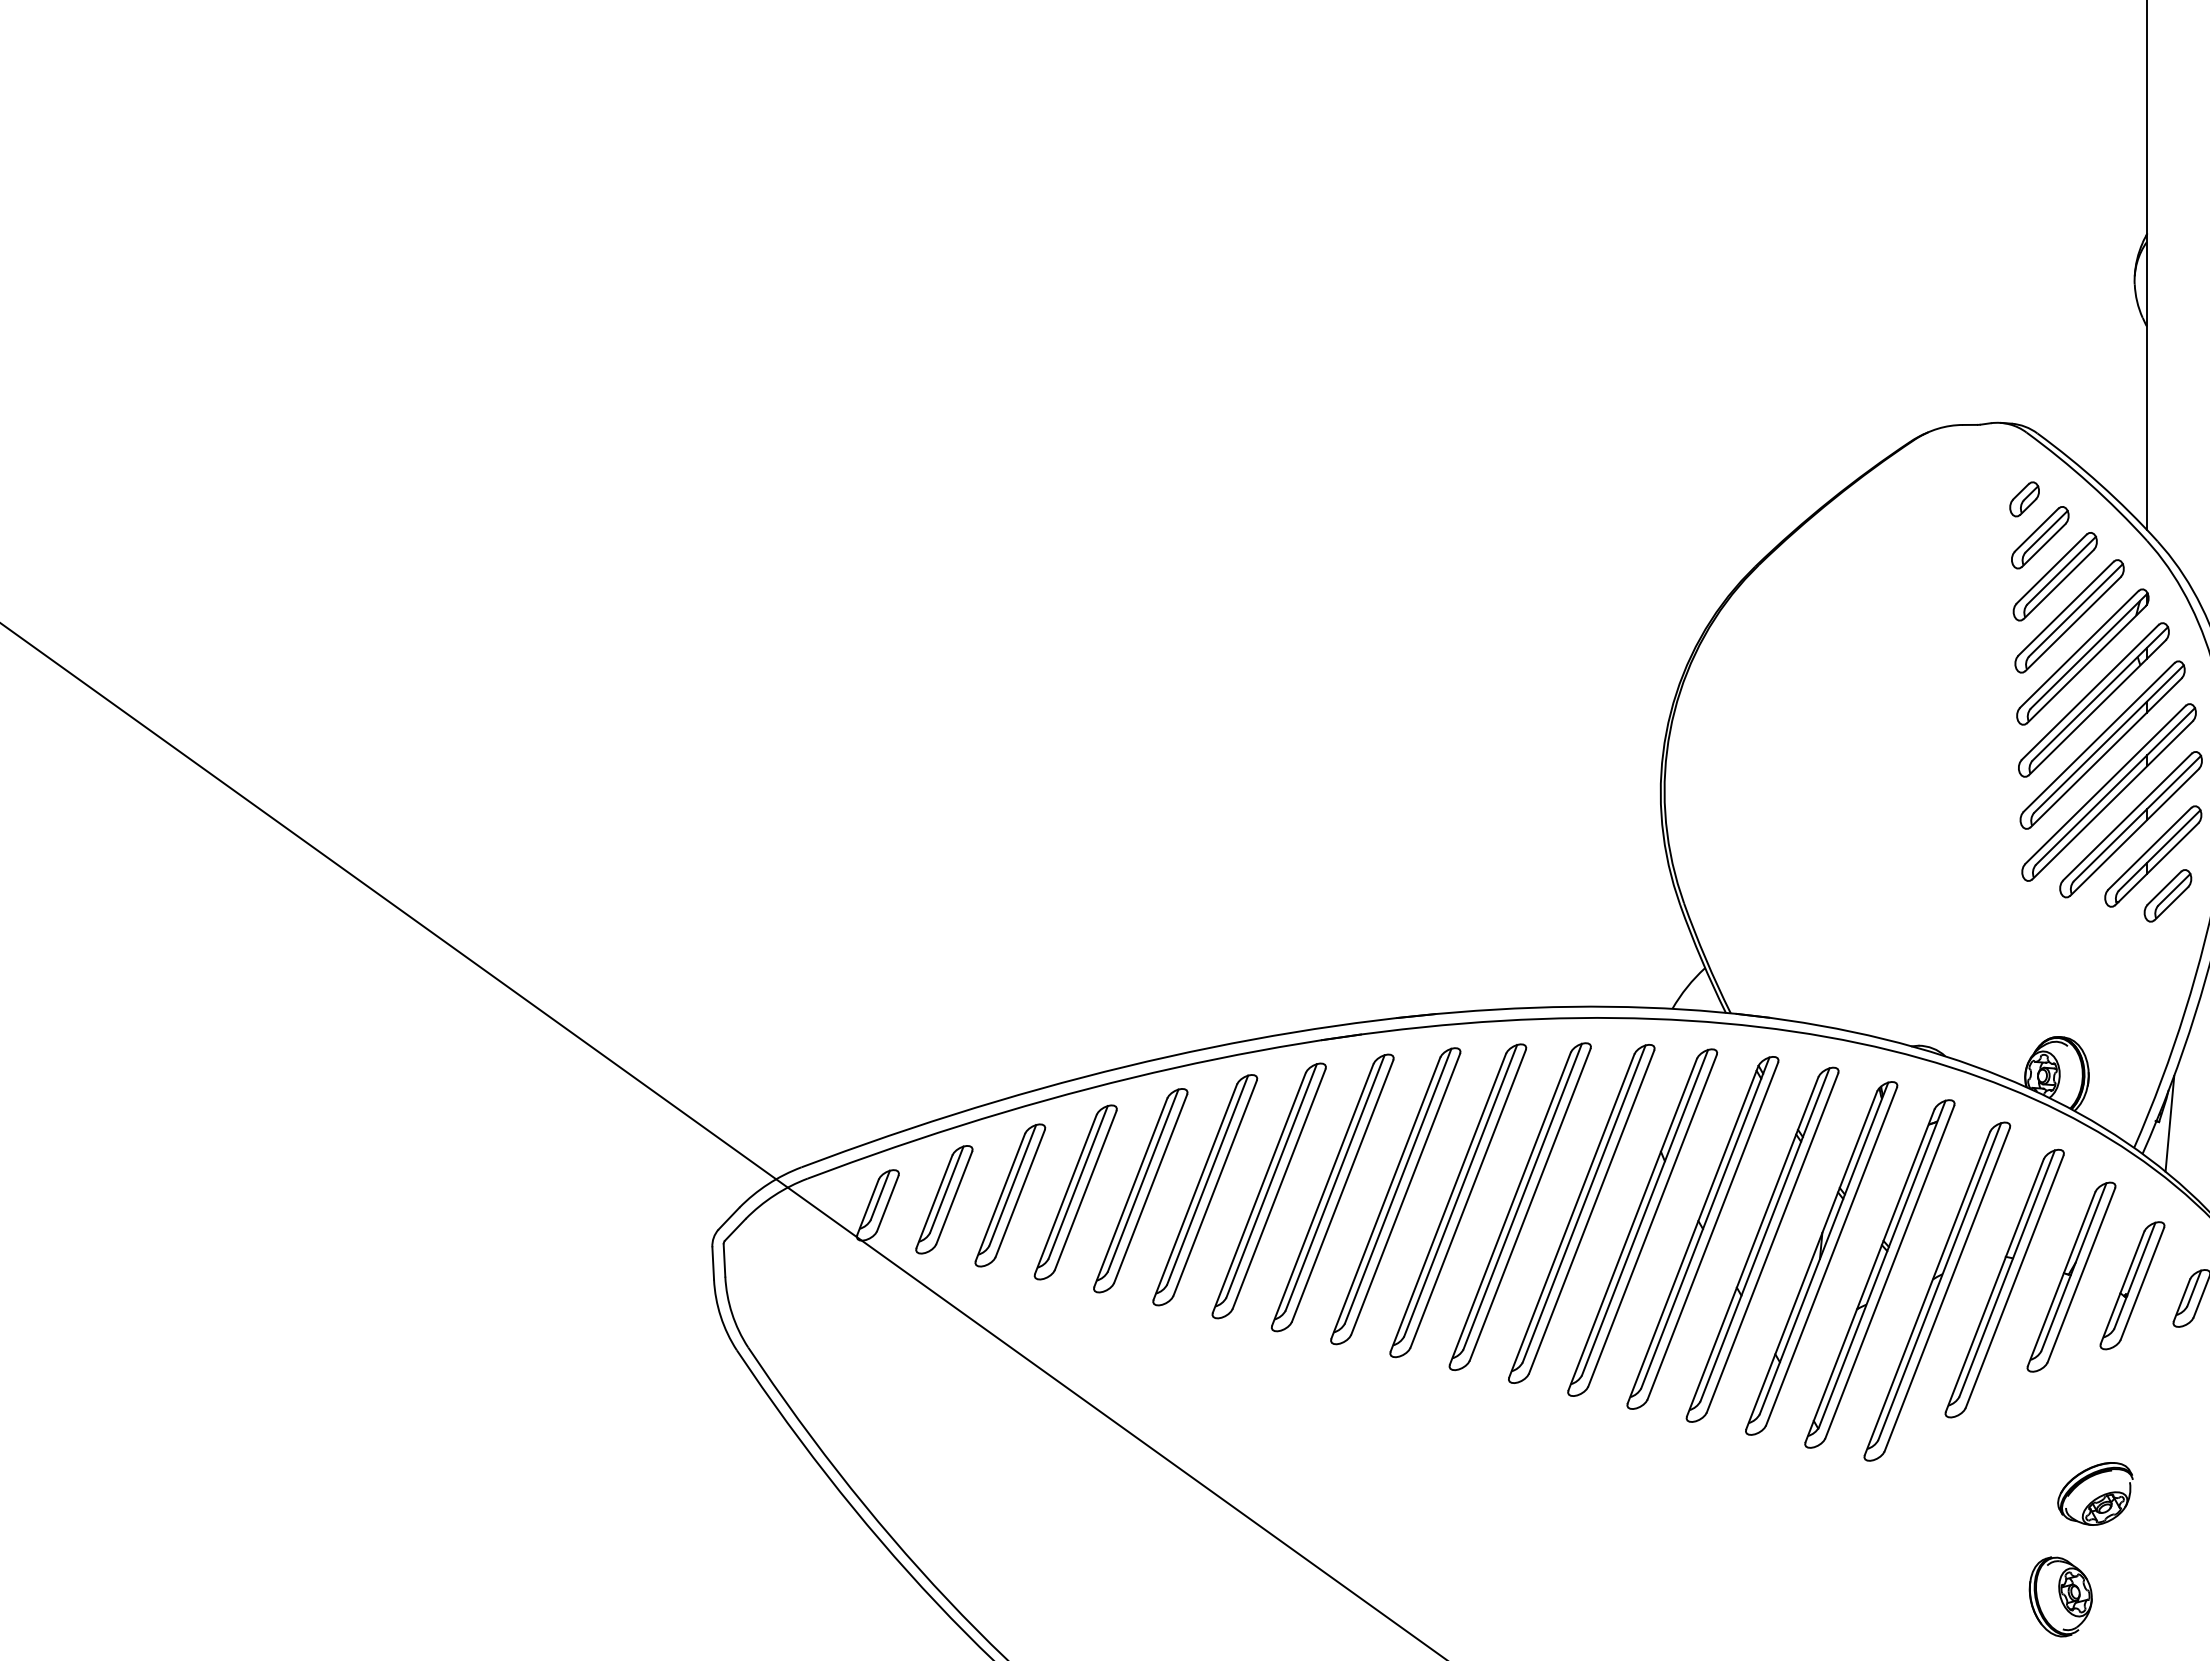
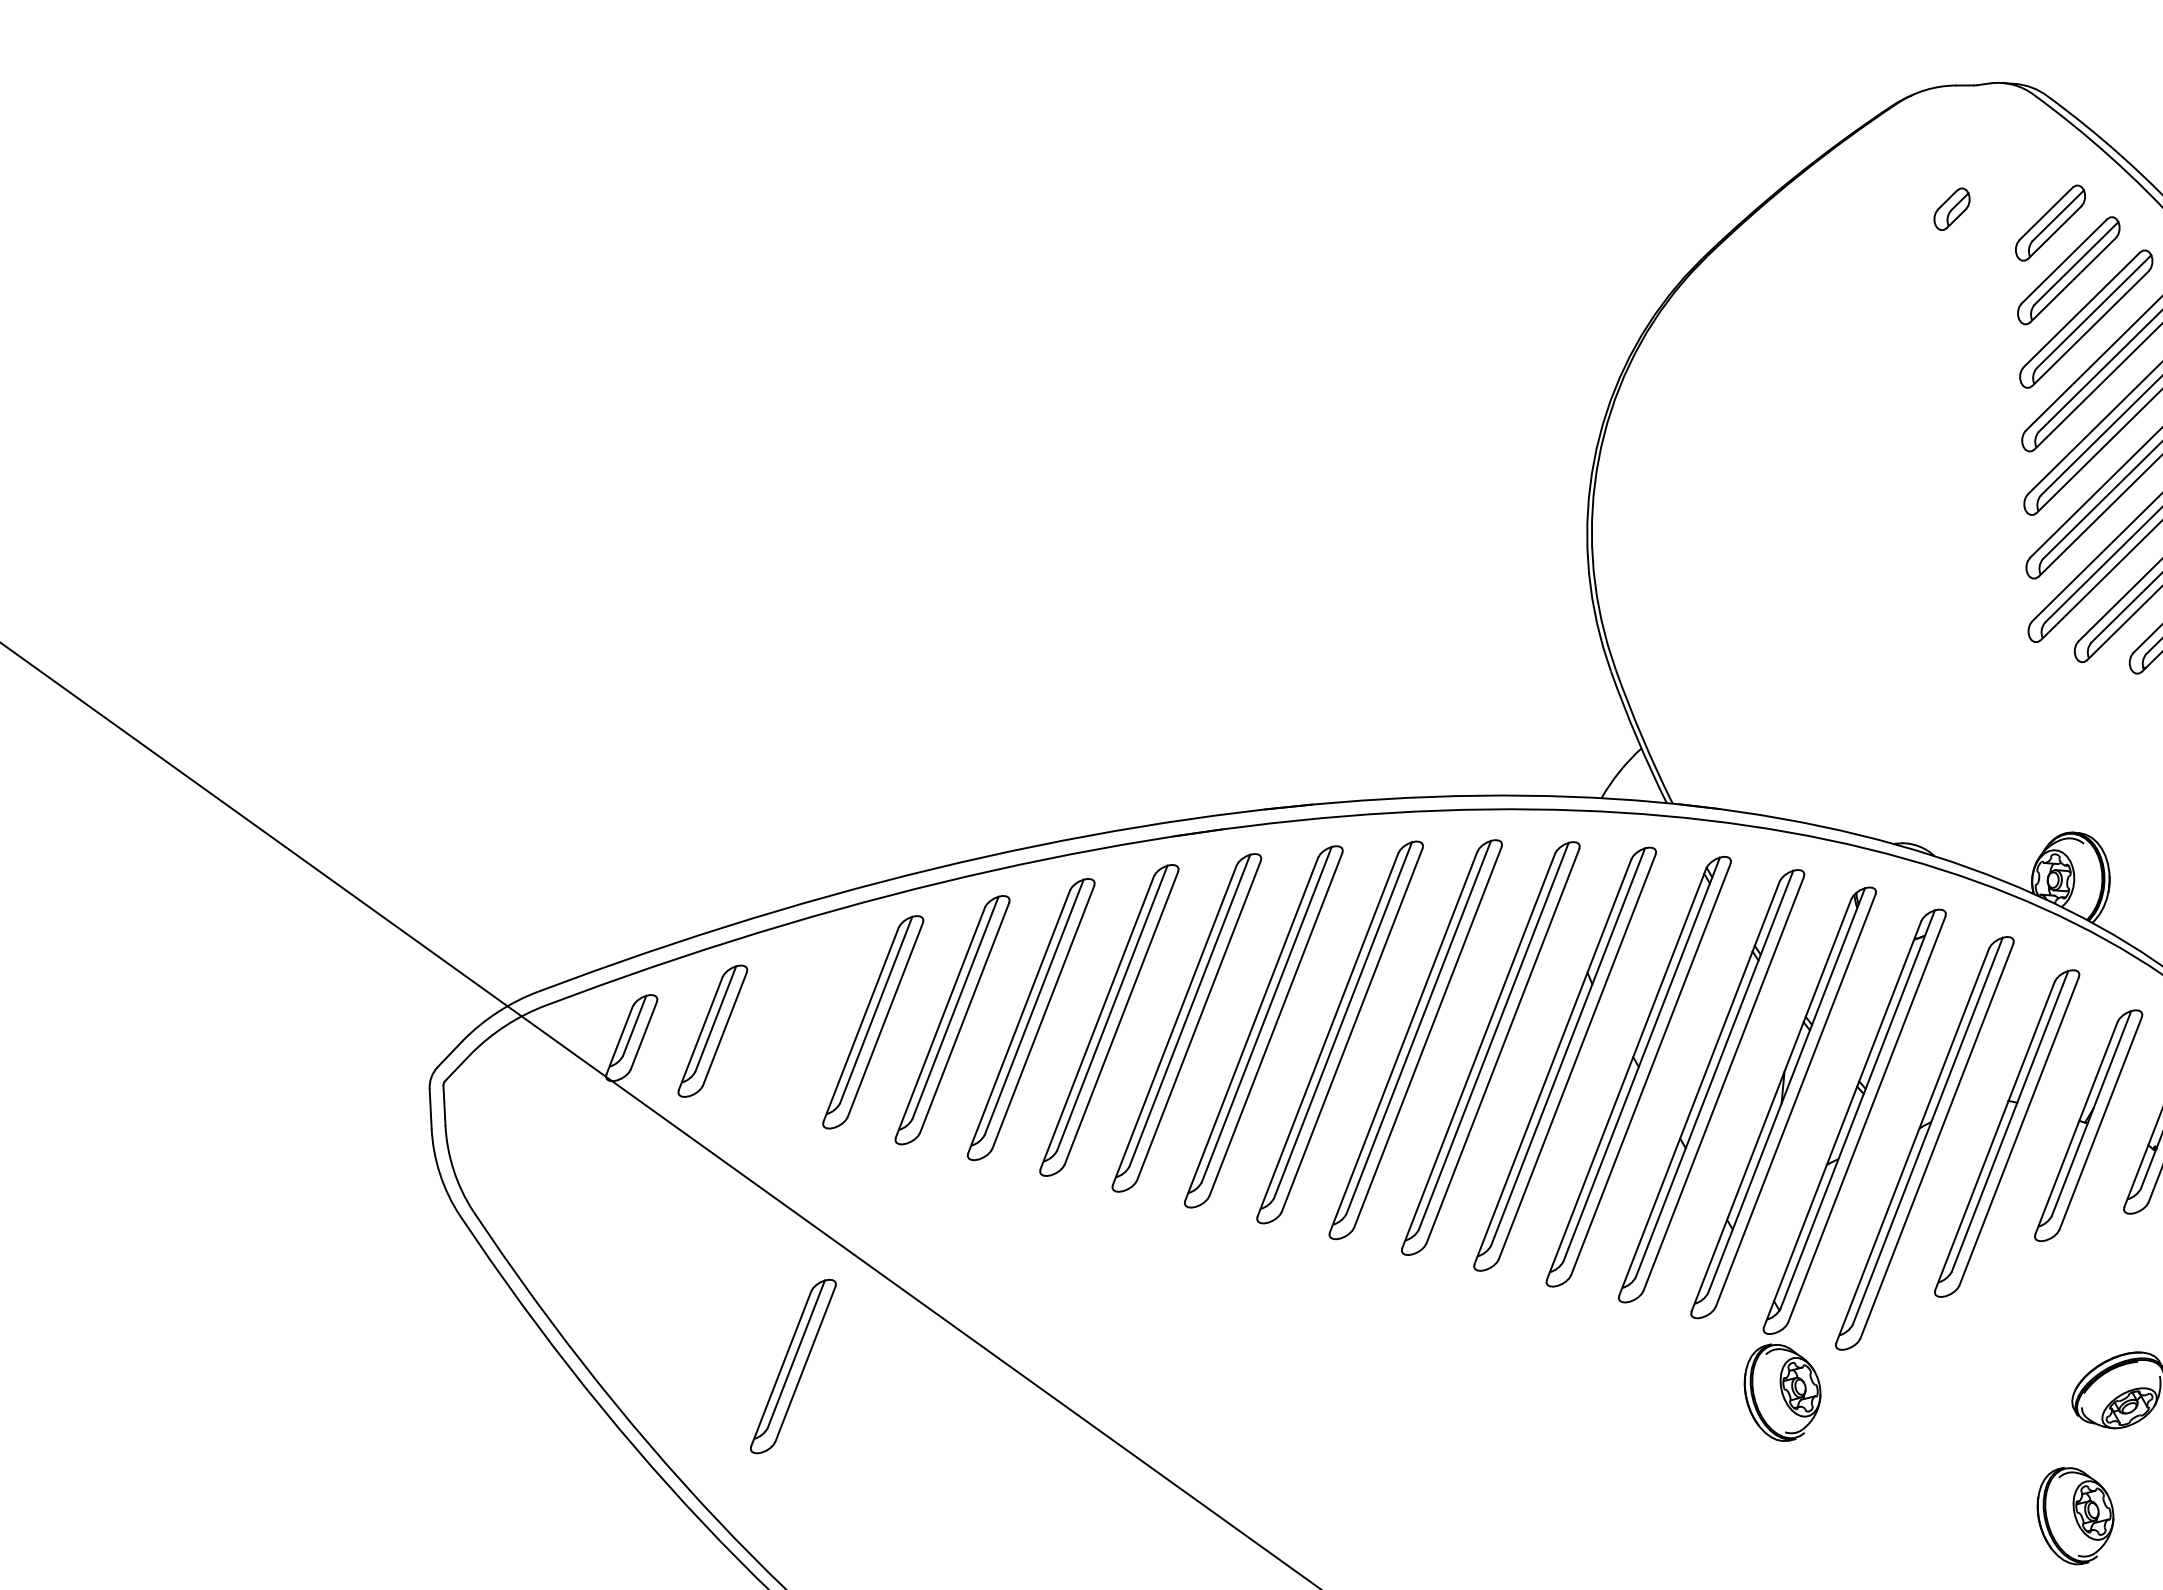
part: (2024, 499) -> (1951, 209), moved
part: (1010, 1195) -> (793, 1366), moved
part: (1820, 1495) -> (1782, 1392), added

